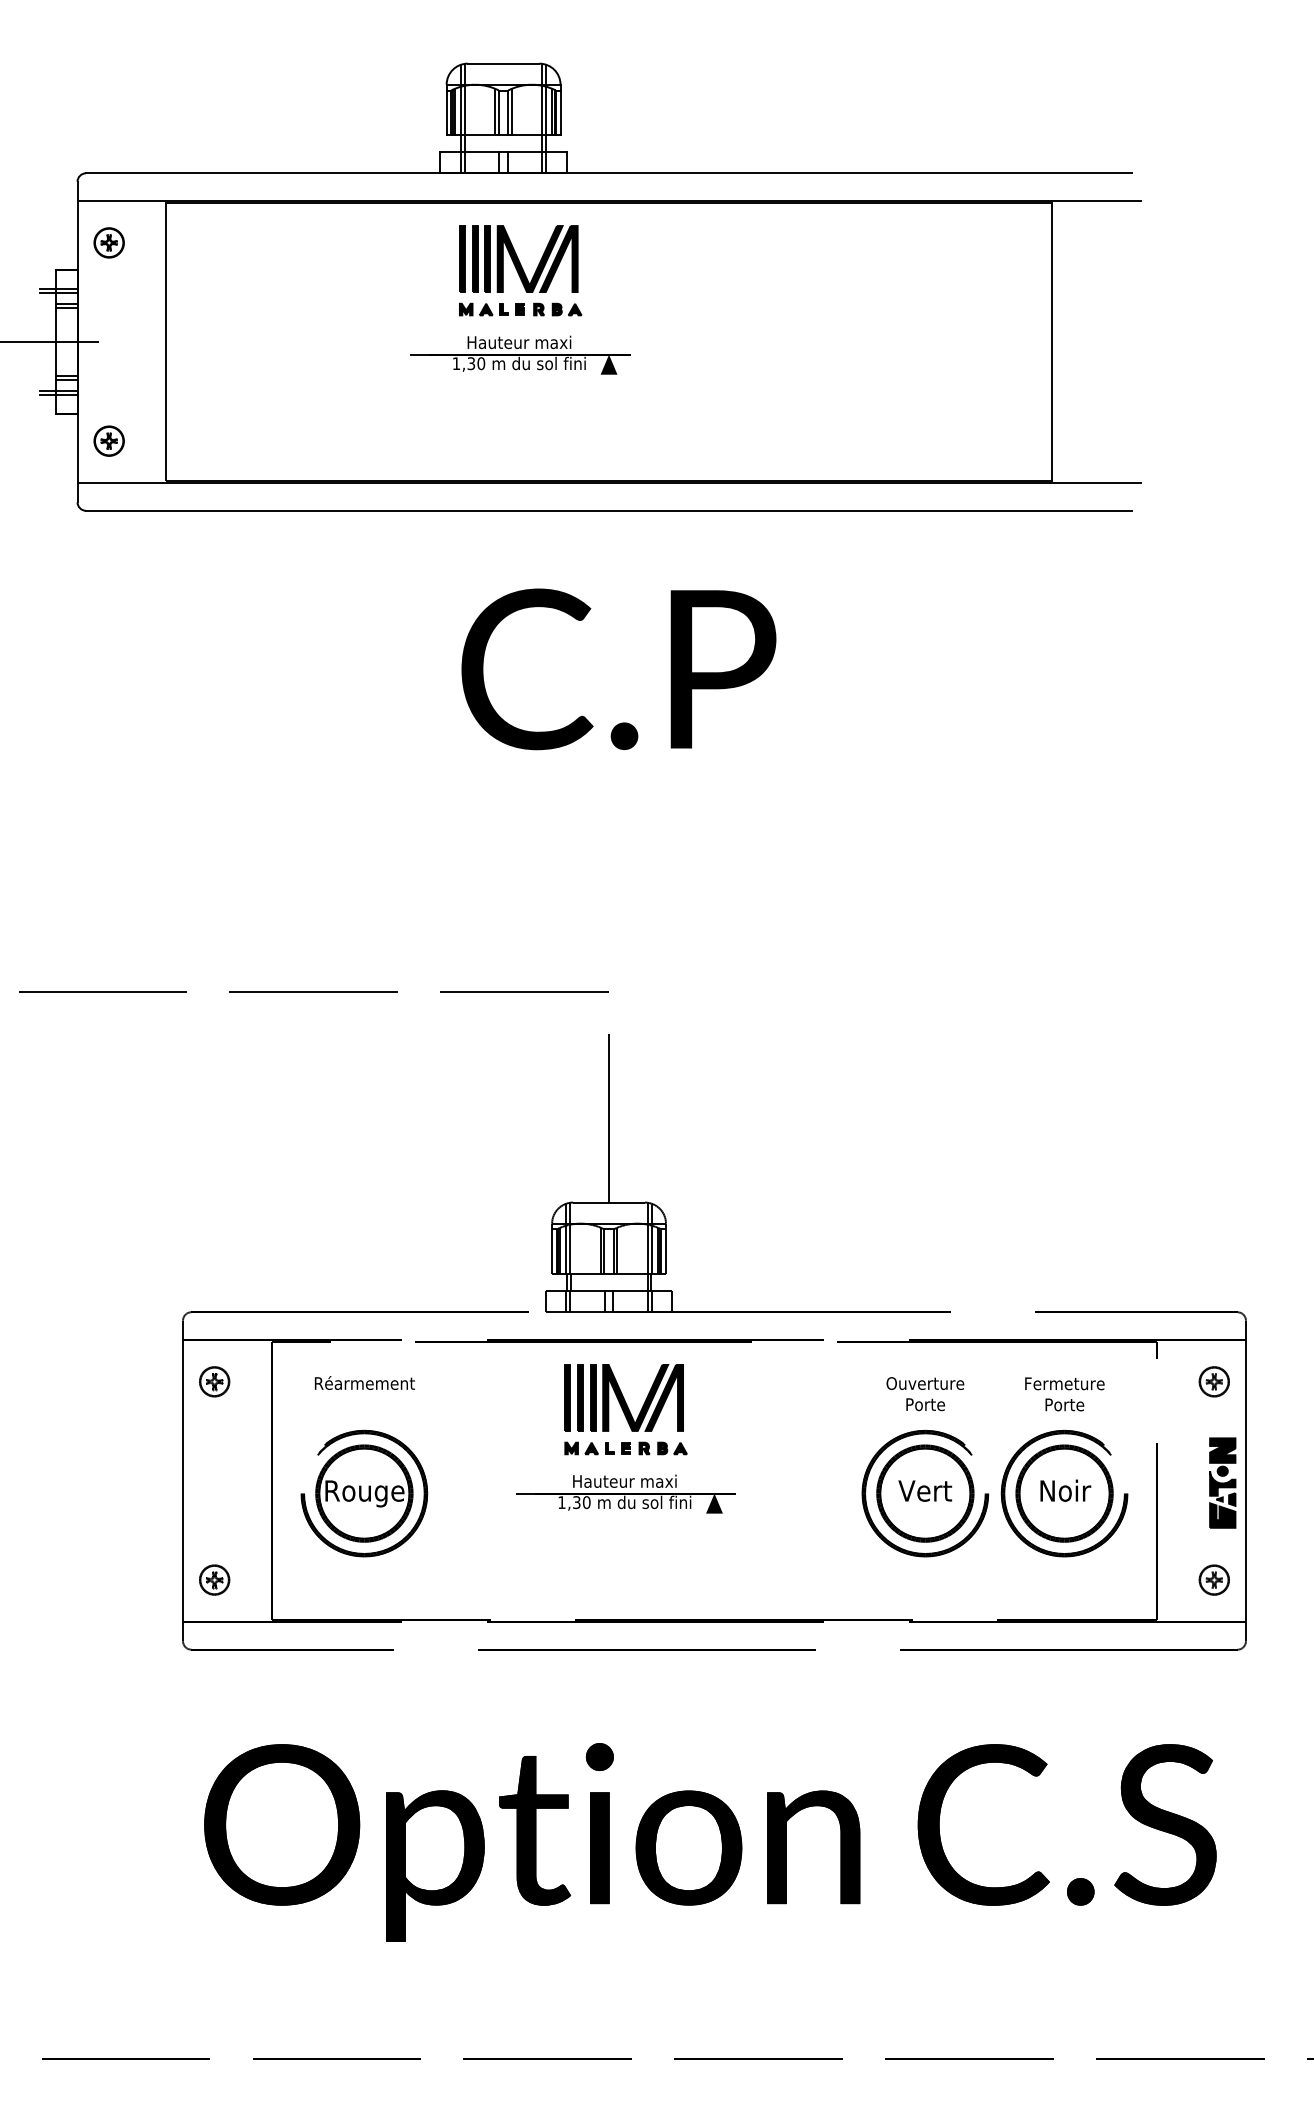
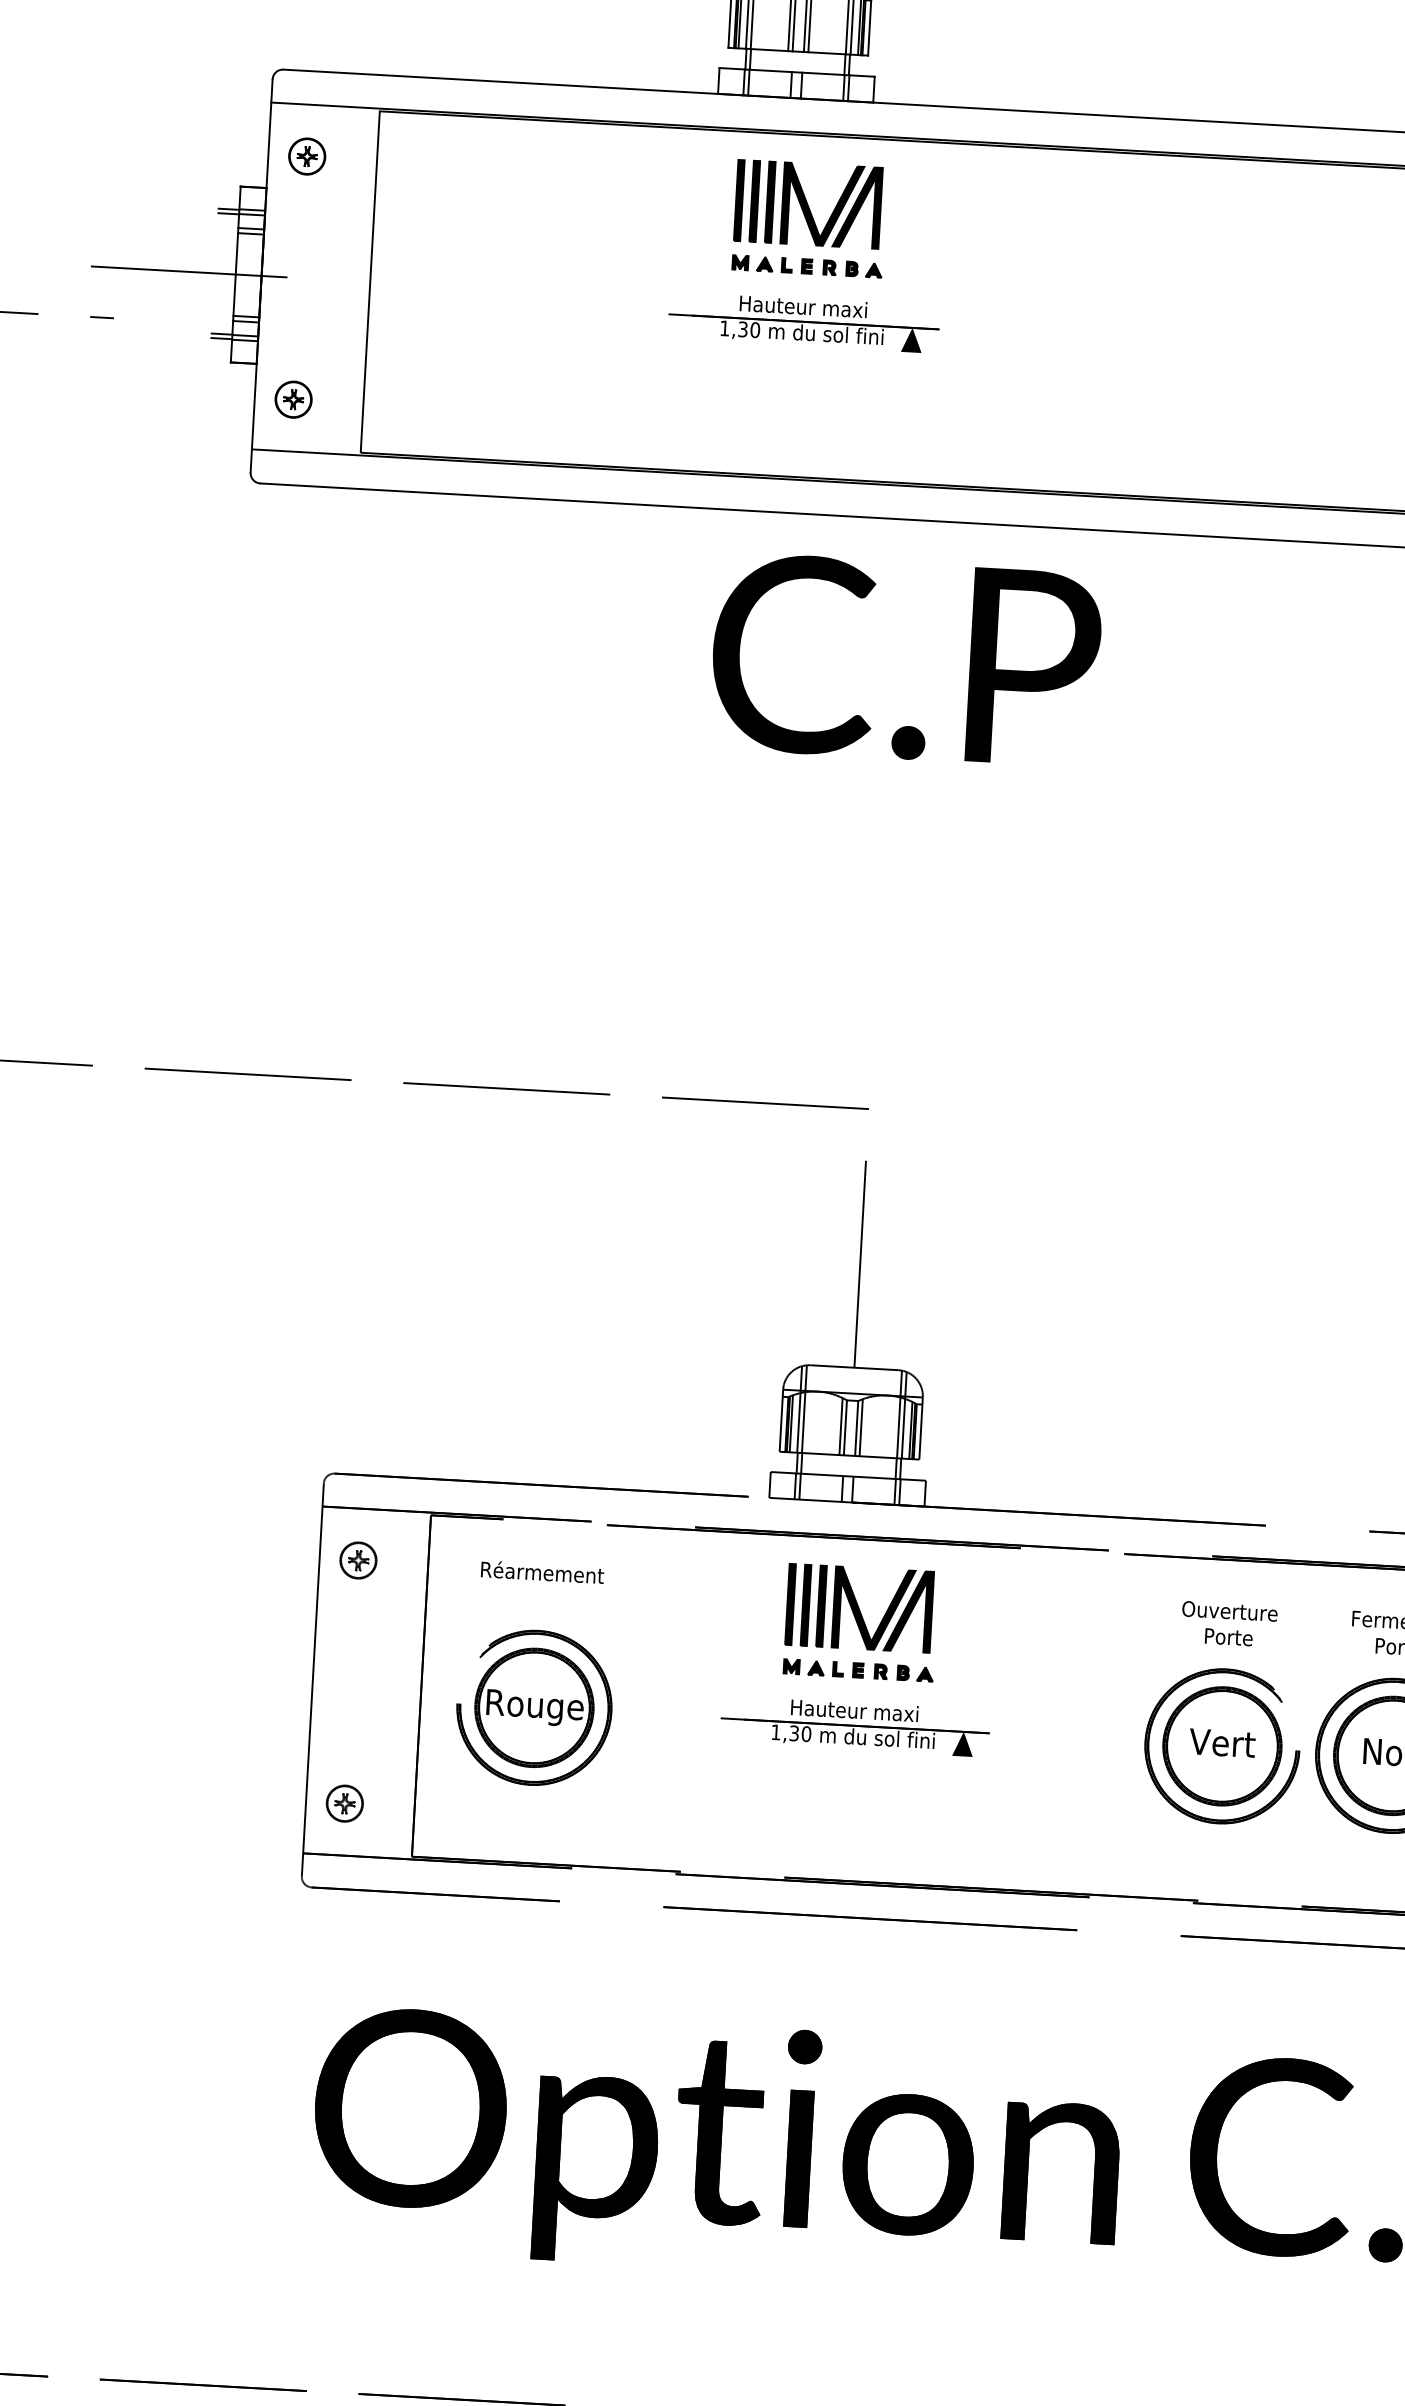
text: (618, 669) -> (905, 660), moved

